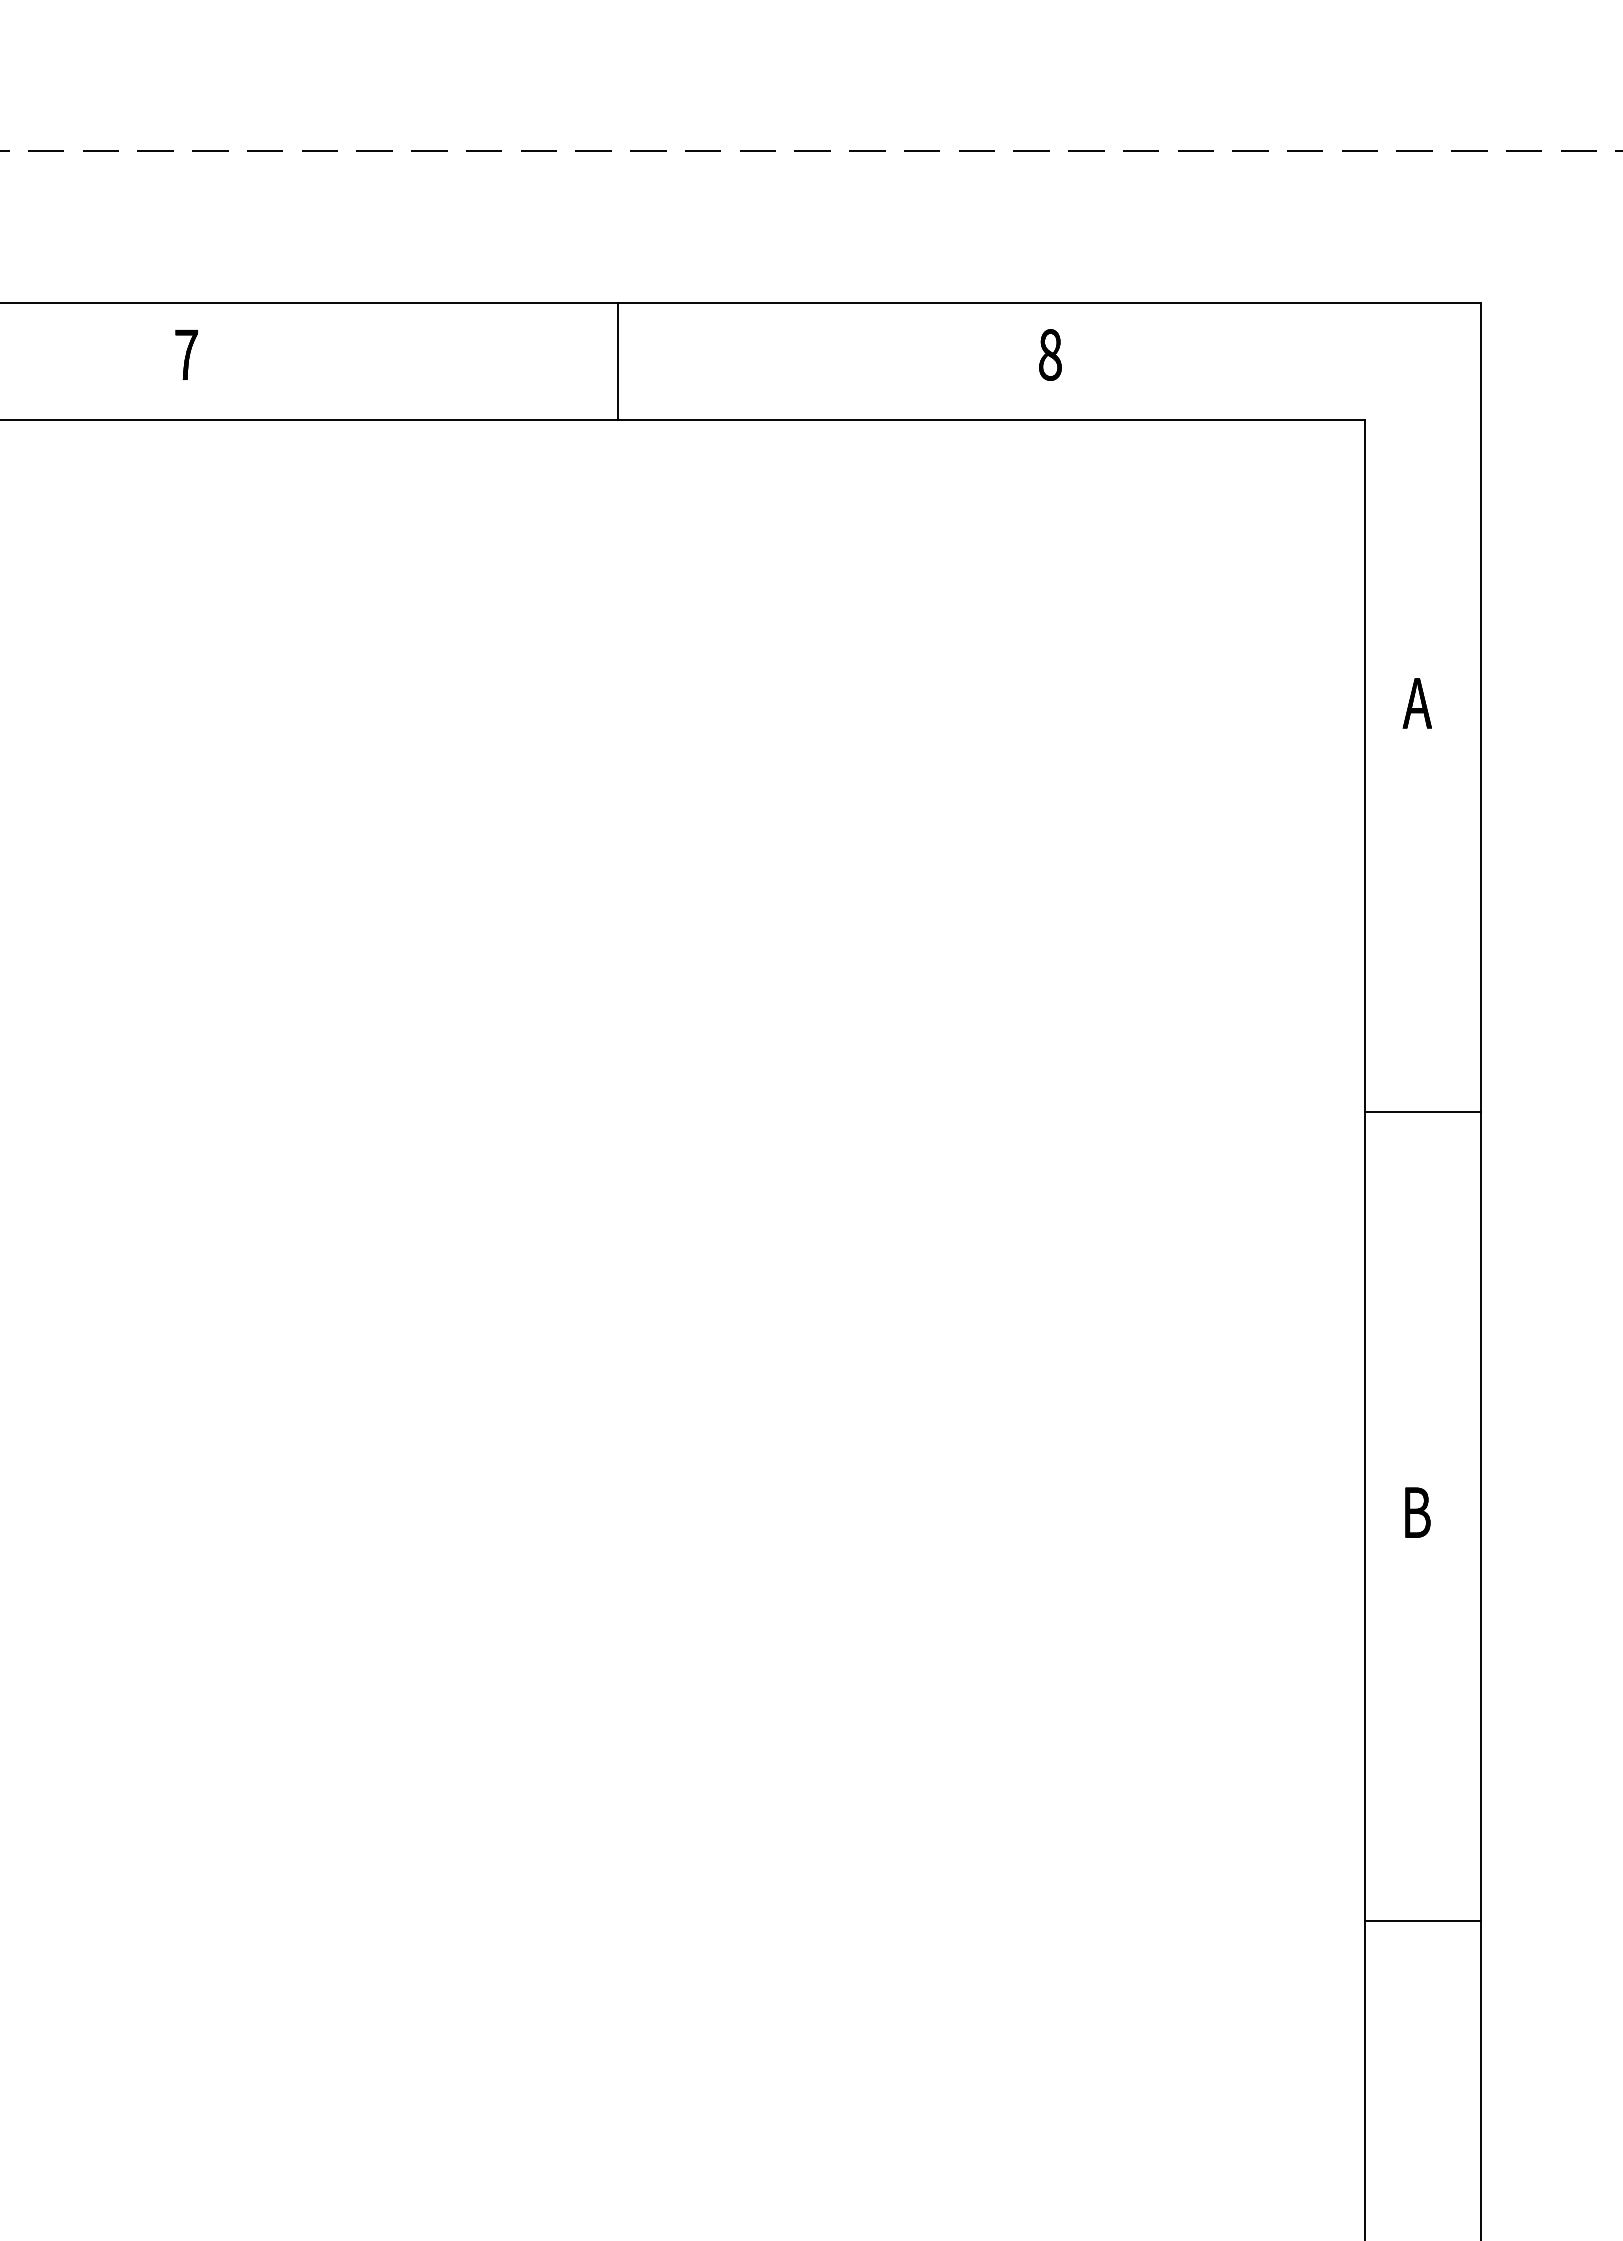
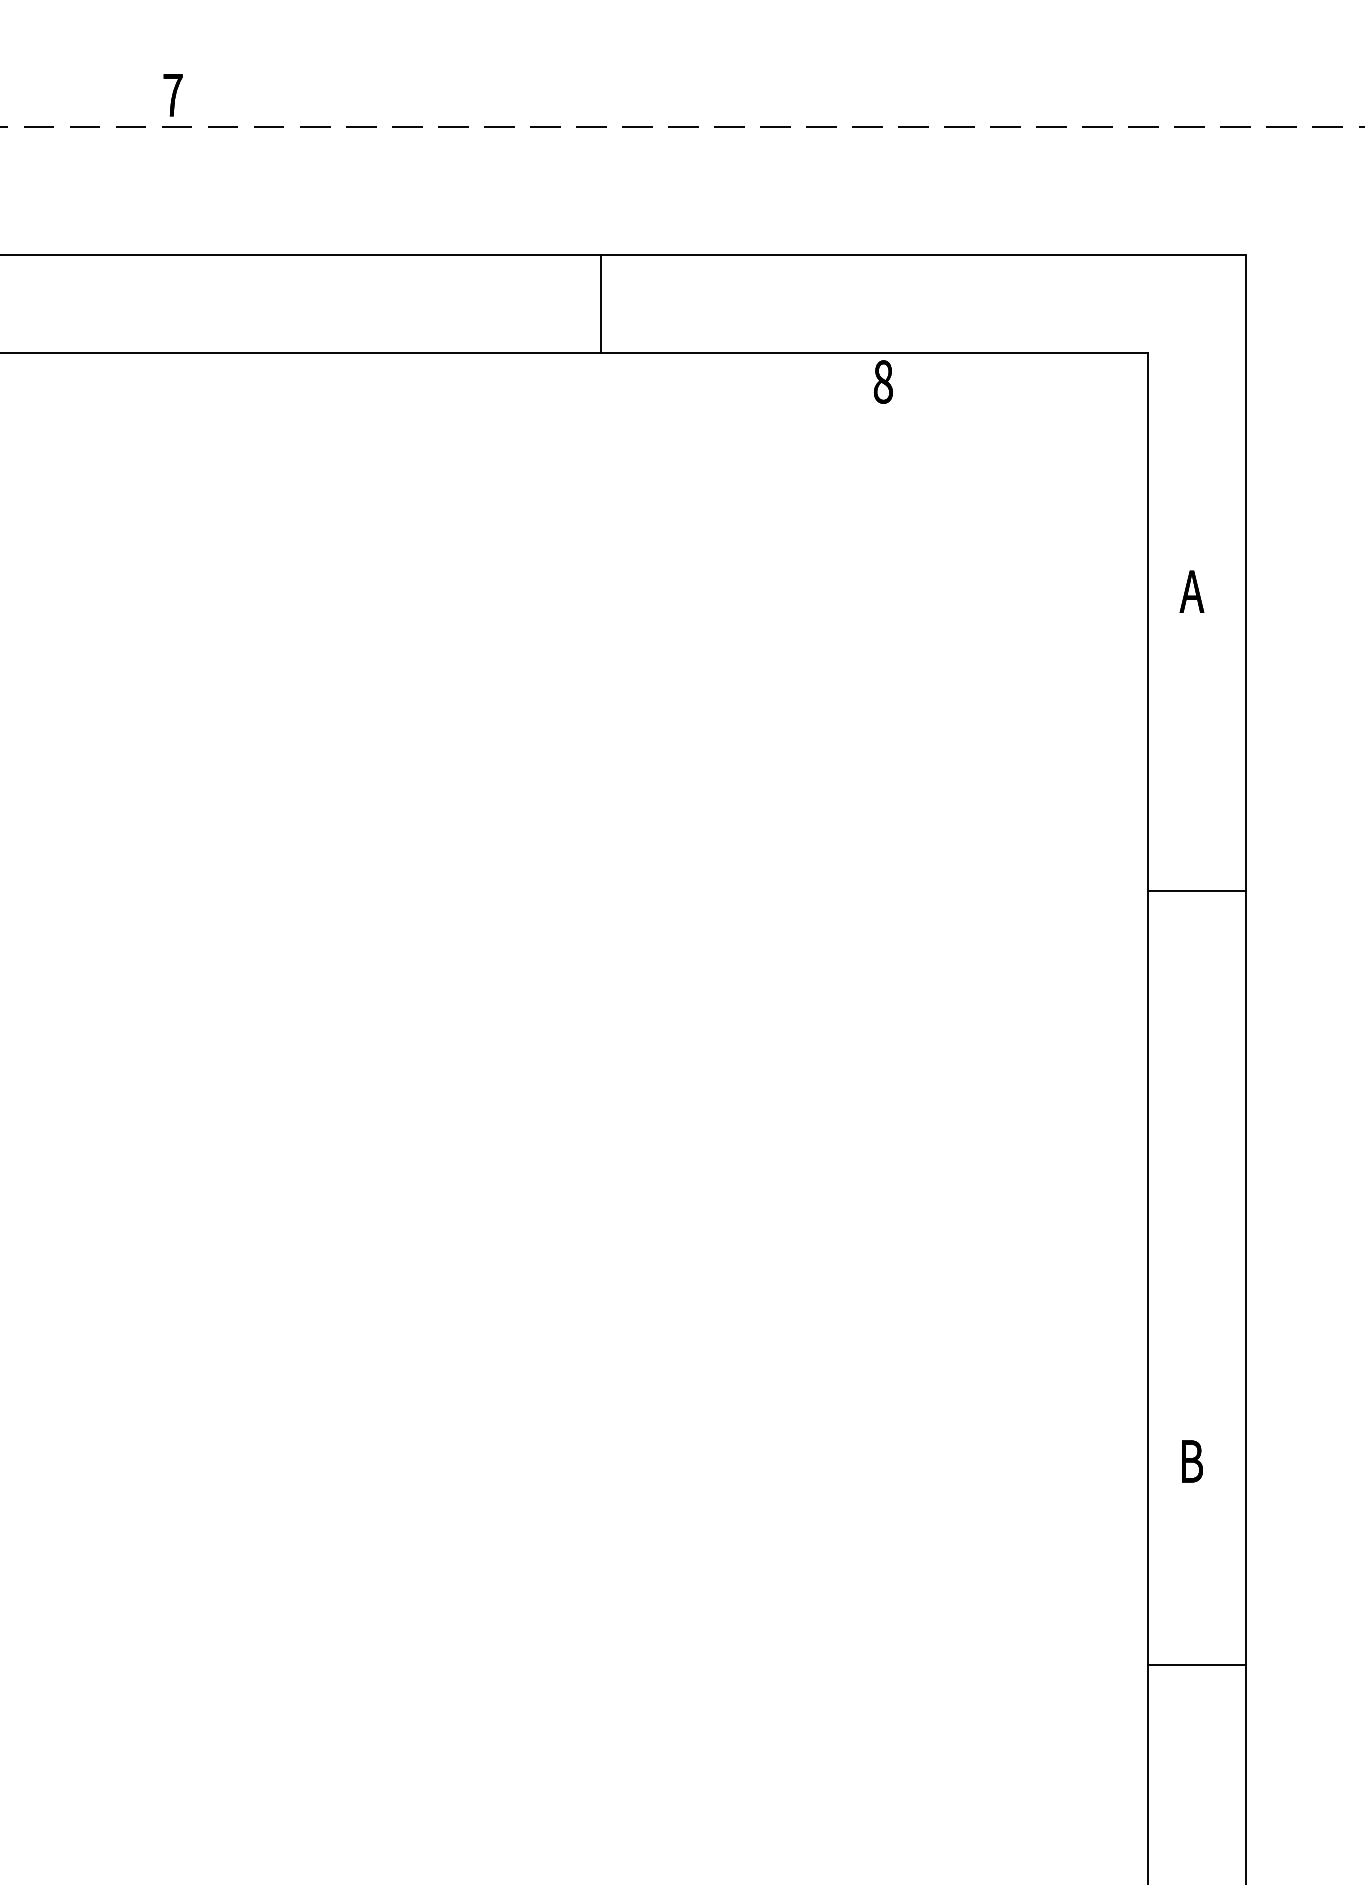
text: (186, 354) -> (172, 94), moved
text: (1050, 354) -> (883, 381), moved
line: (617, 360) -> (600, 303), moved
line: (1422, 1112) -> (1196, 891), moved
text: (1417, 1512) -> (1192, 1461), moved
line: (1422, 1921) -> (1196, 1664), moved

